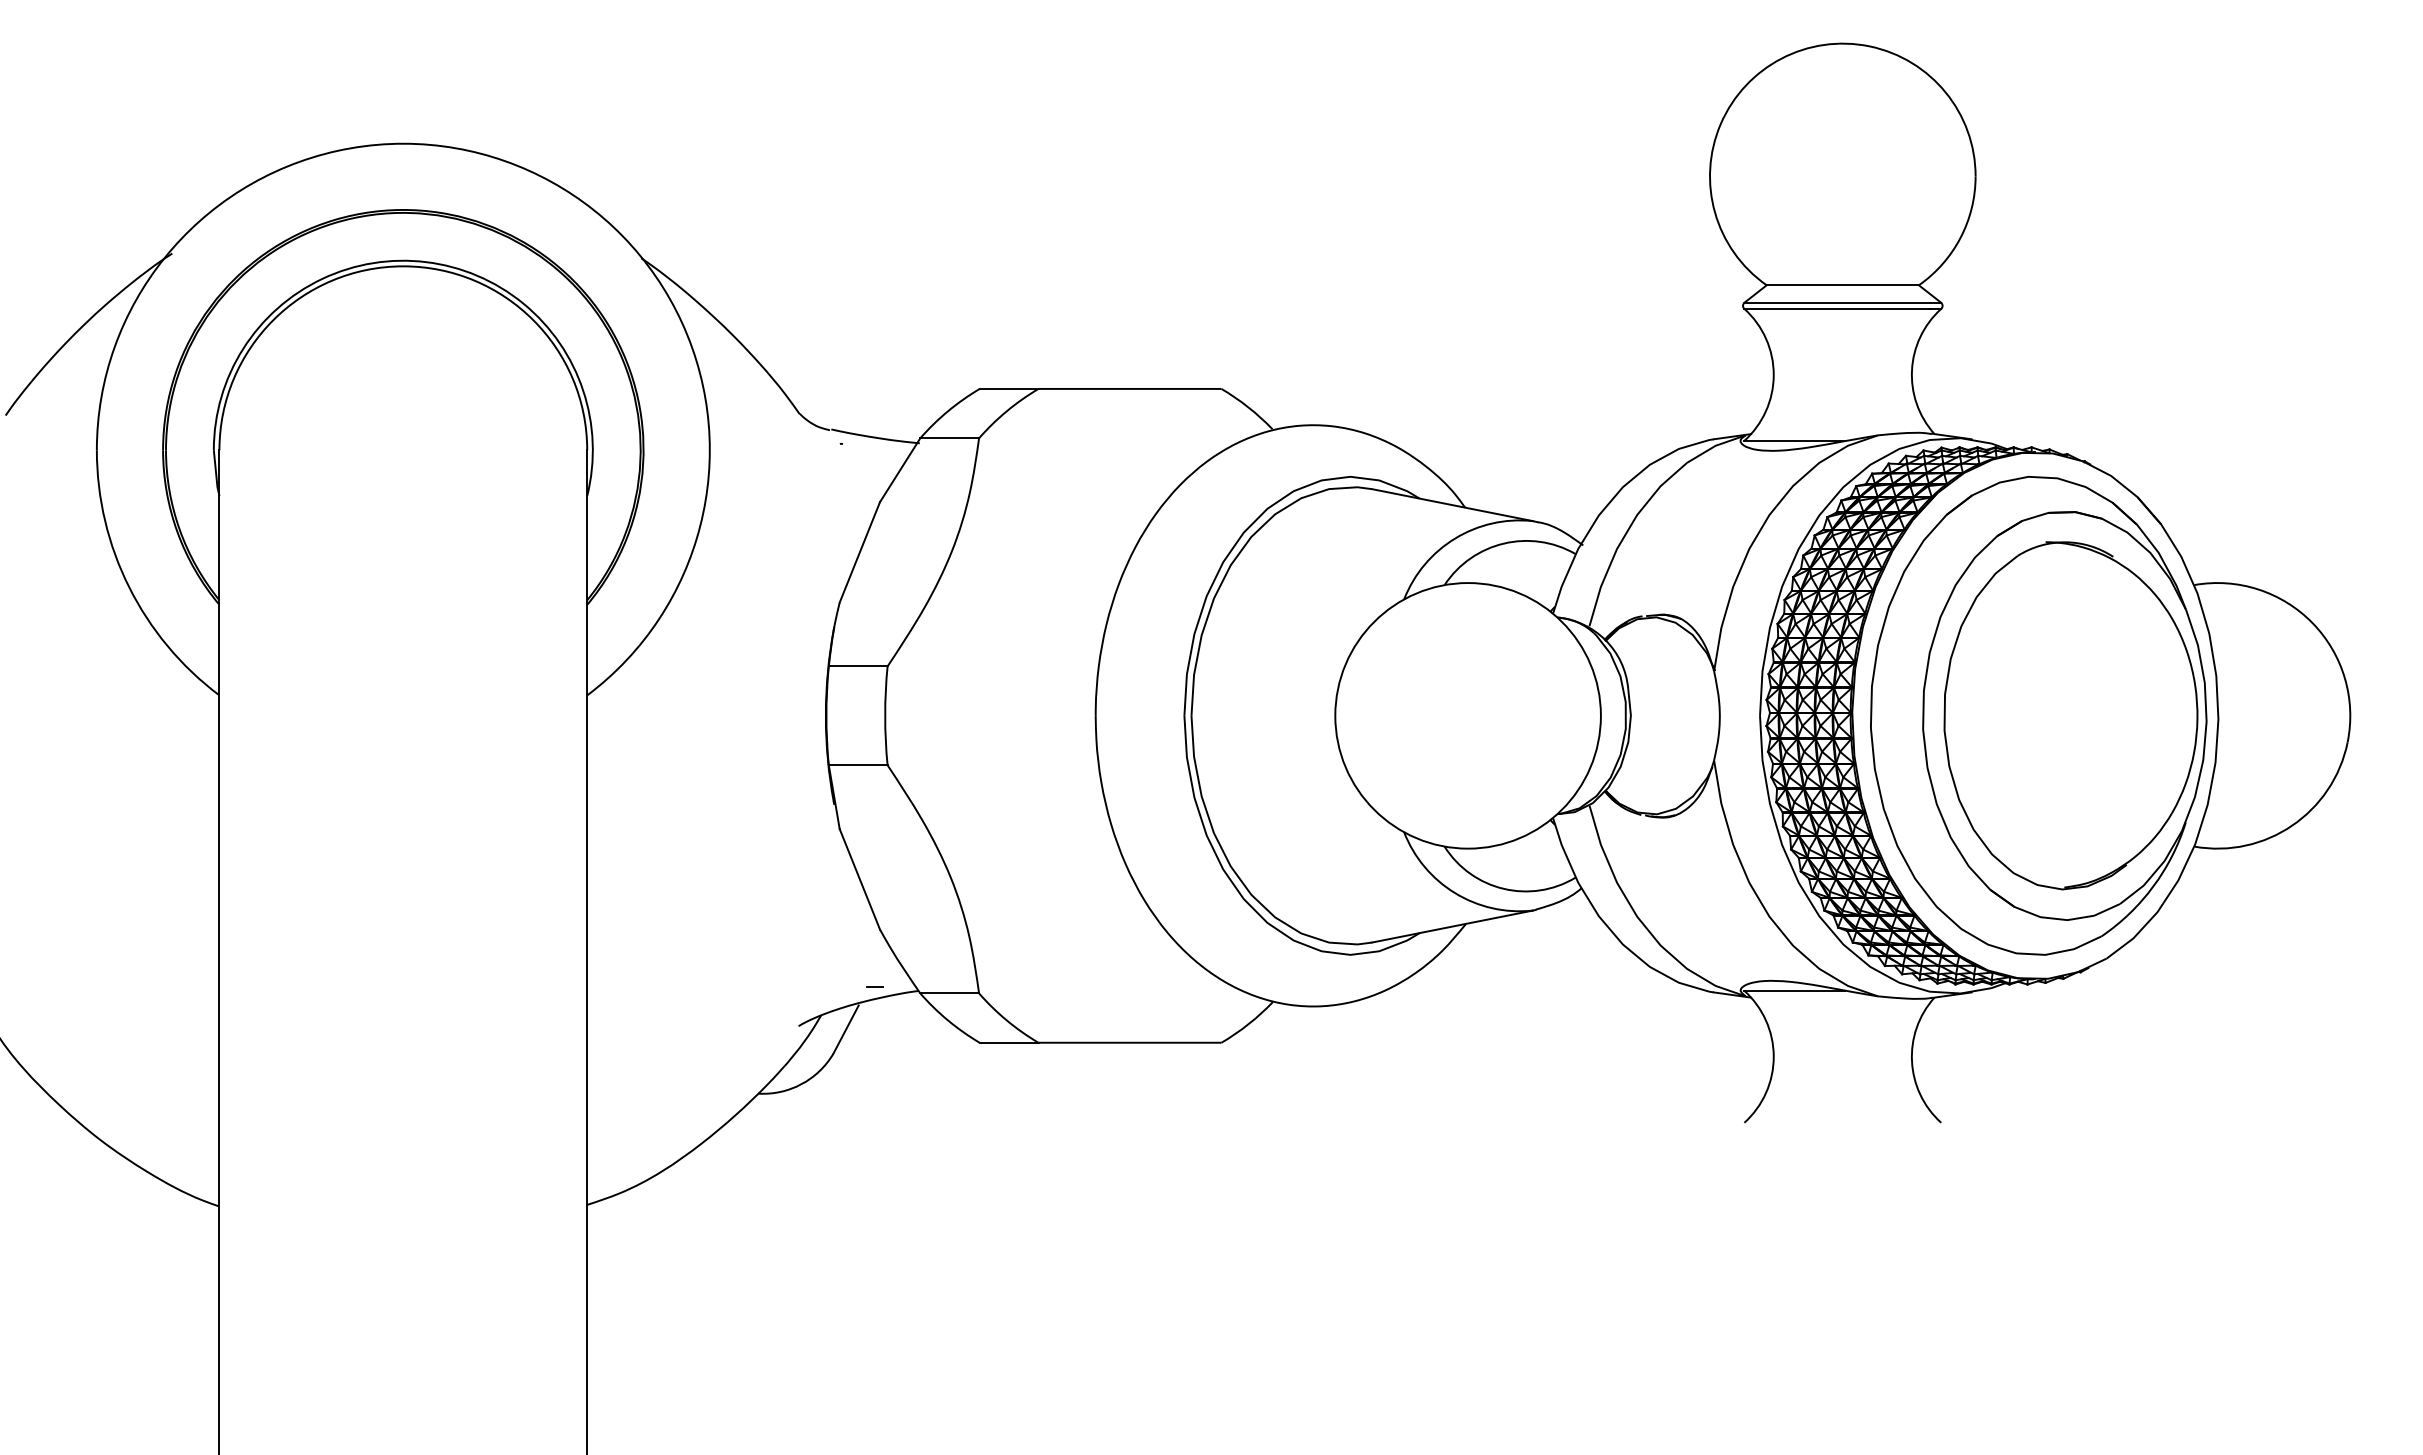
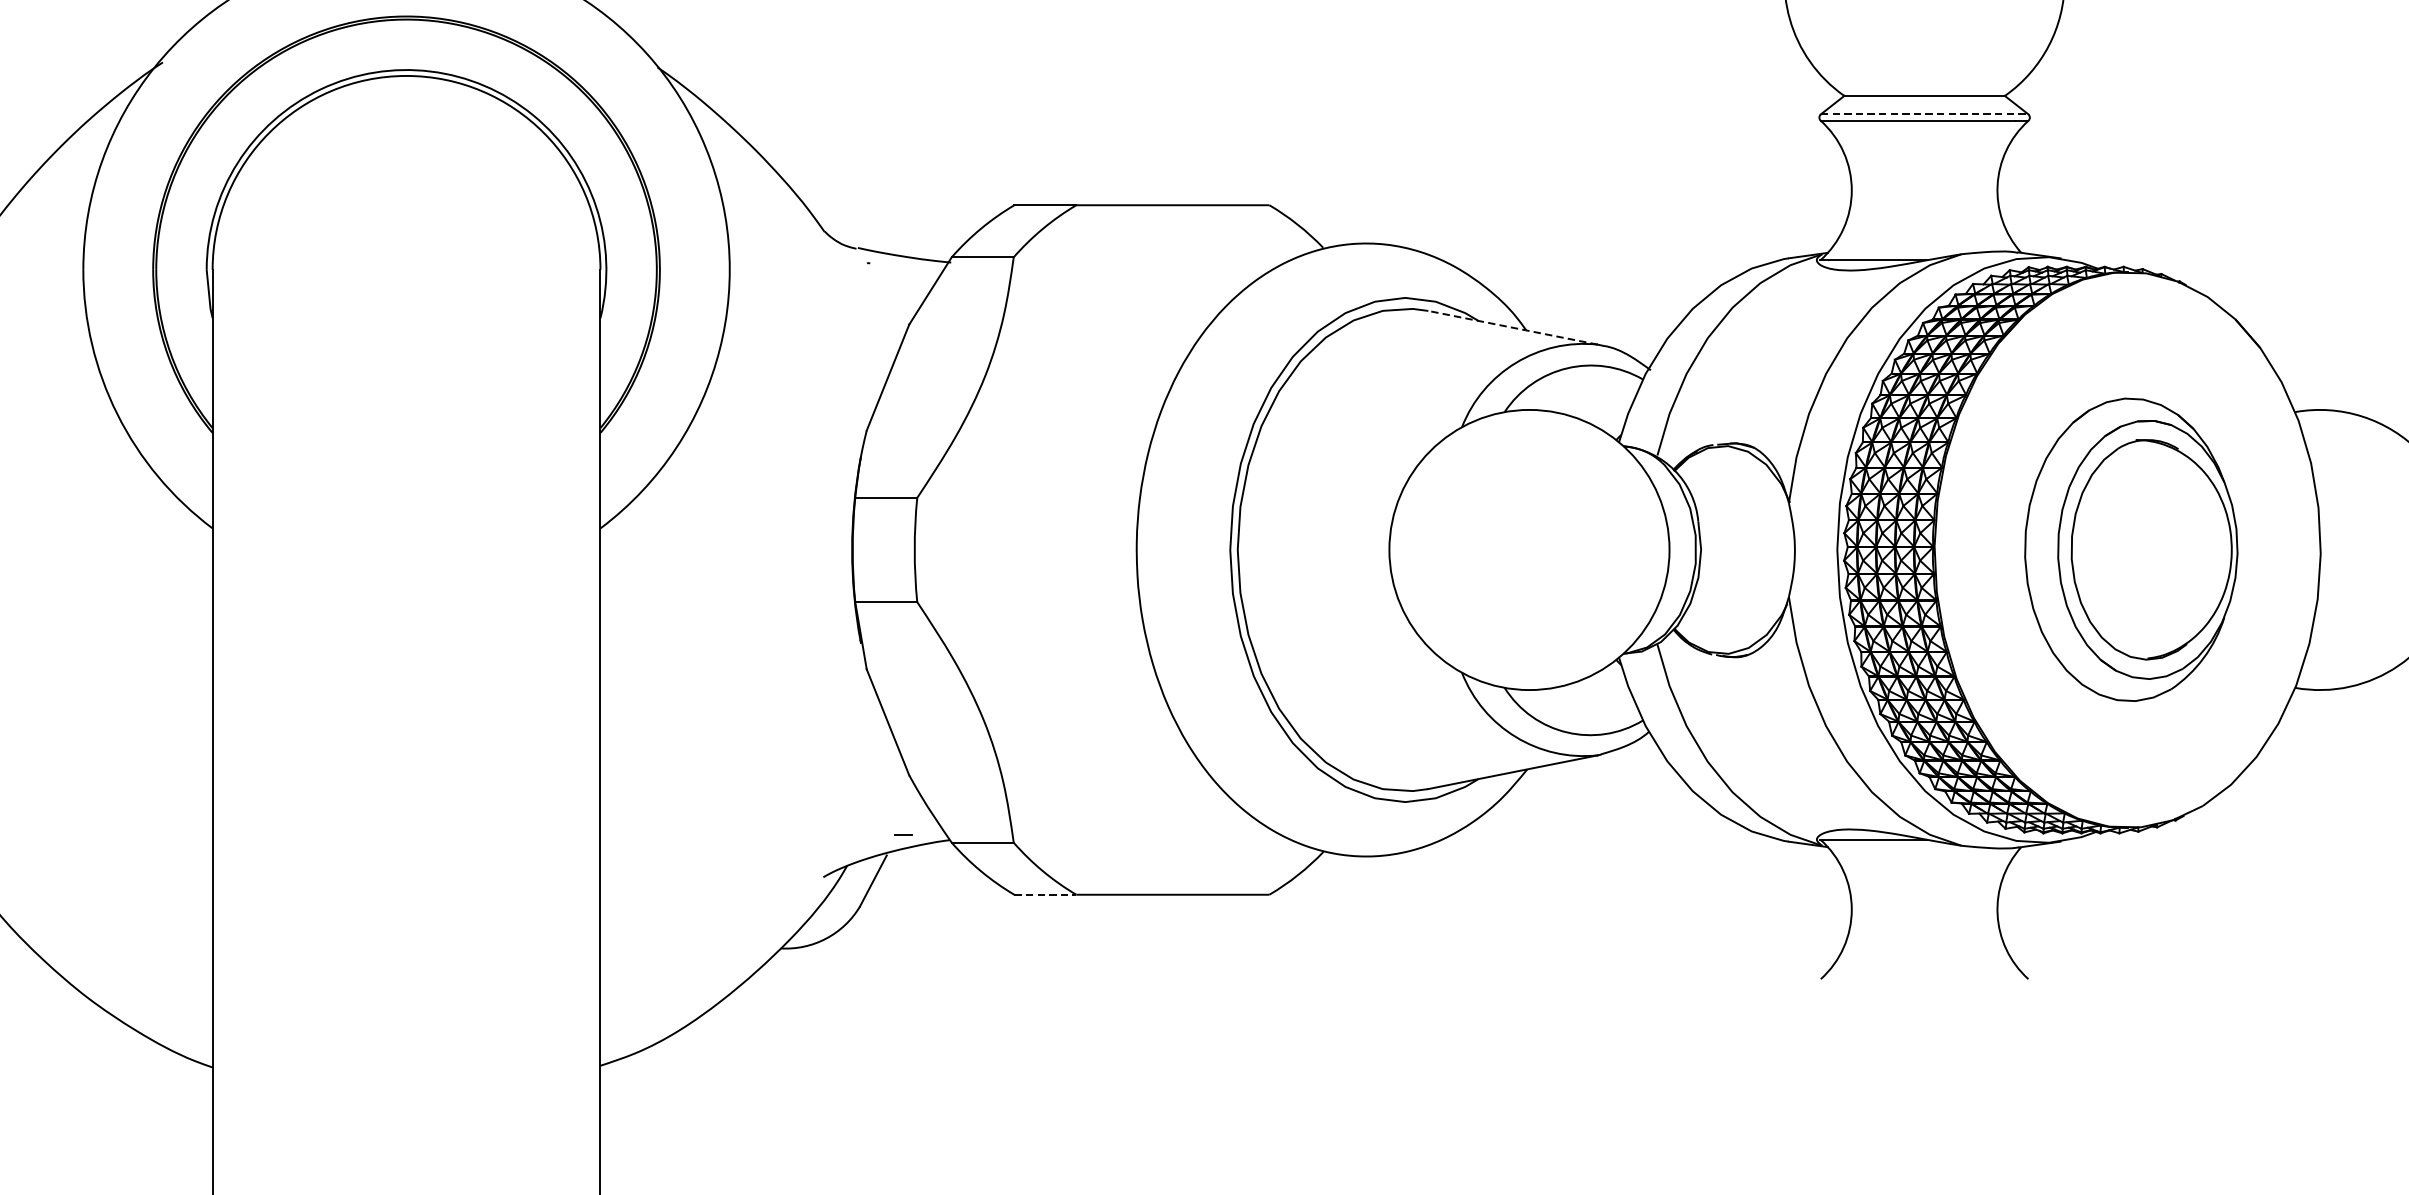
line: (1843, 302) -> (1925, 114), solid -> dashed
line: (1452, 505) -> (1513, 328), solid -> dashed
part: (2038, 715) -> (2130, 549), size x0.6
line: (1009, 1042) -> (1045, 894), solid -> dashed

